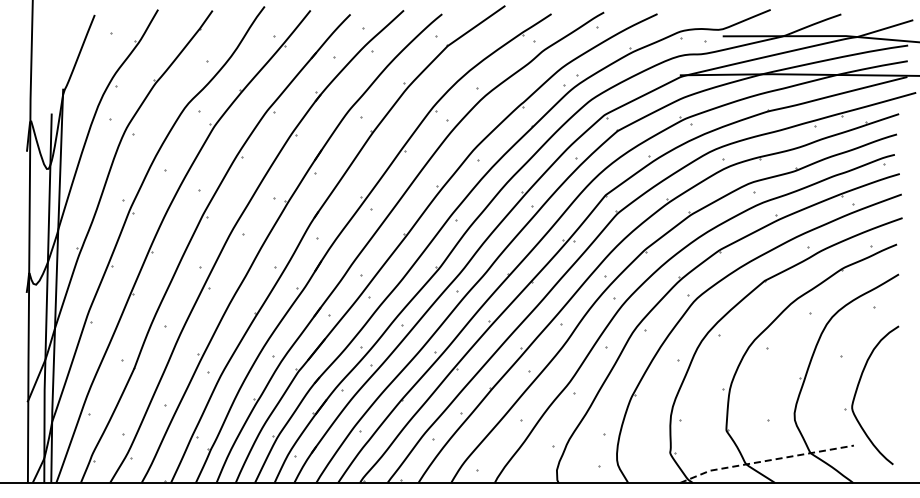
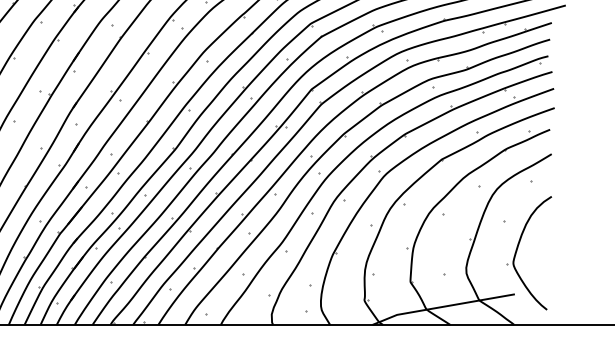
line: (765, 460) -> (442, 306), dashed -> solid

